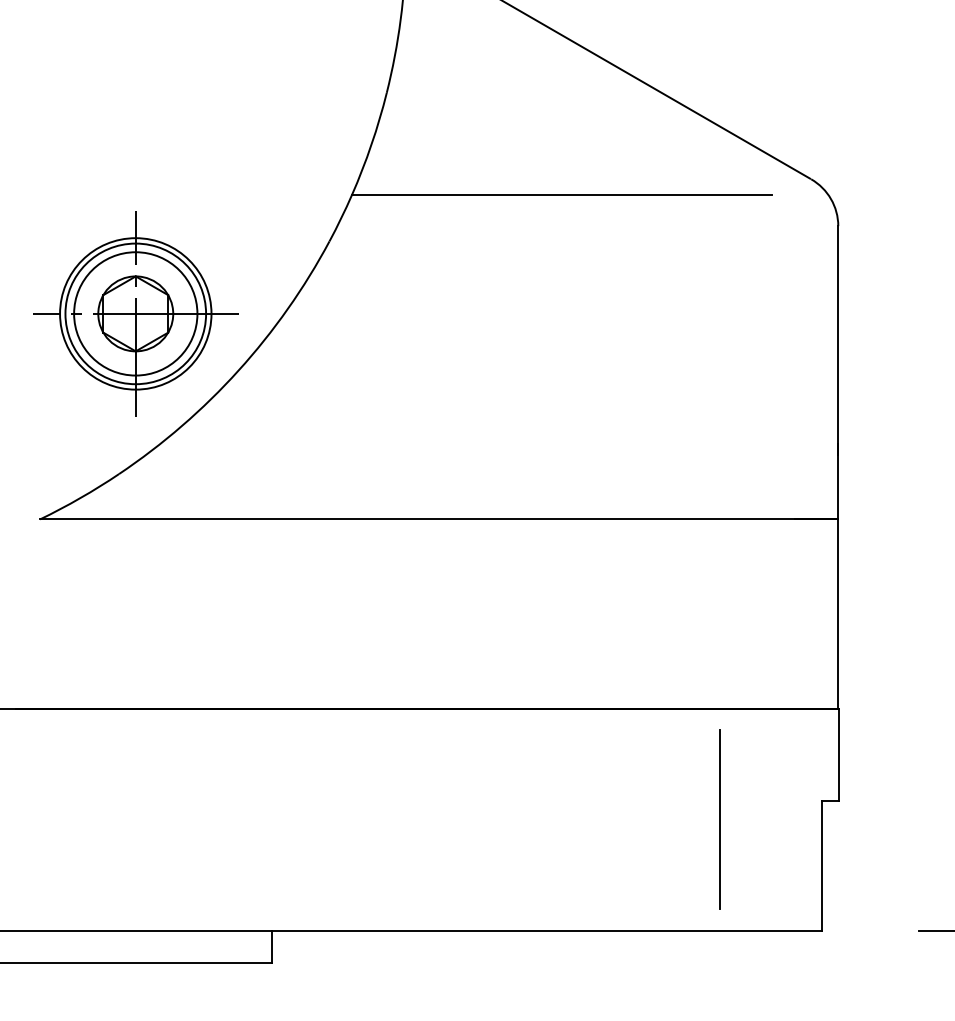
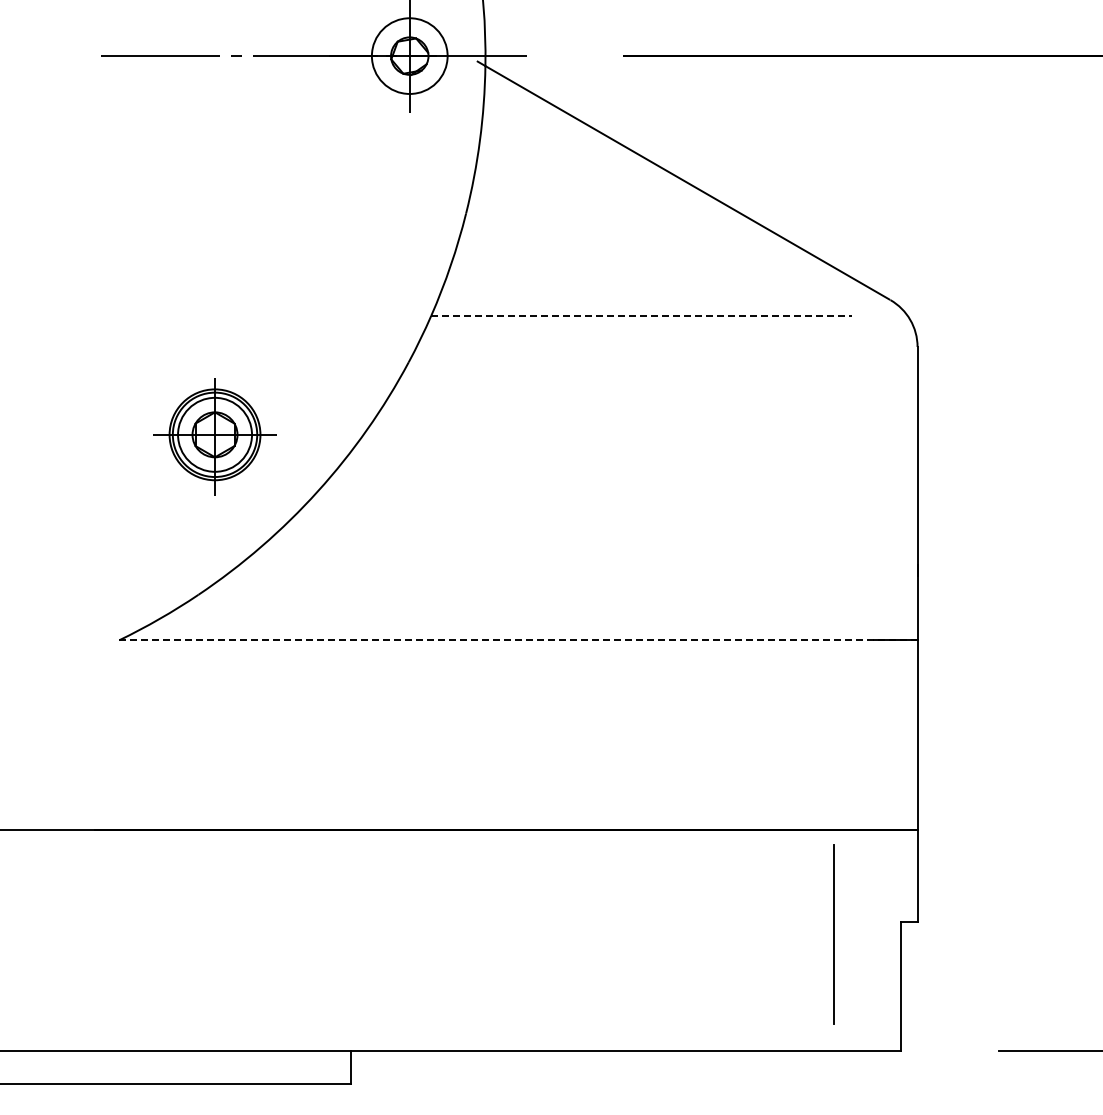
line: (562, 194) -> (641, 315), solid -> dashed
part: (135, 313) -> (214, 434), size x0.6
line: (439, 519) -> (518, 640), solid -> dashed
line: (719, 819) -> (833, 934), moved

